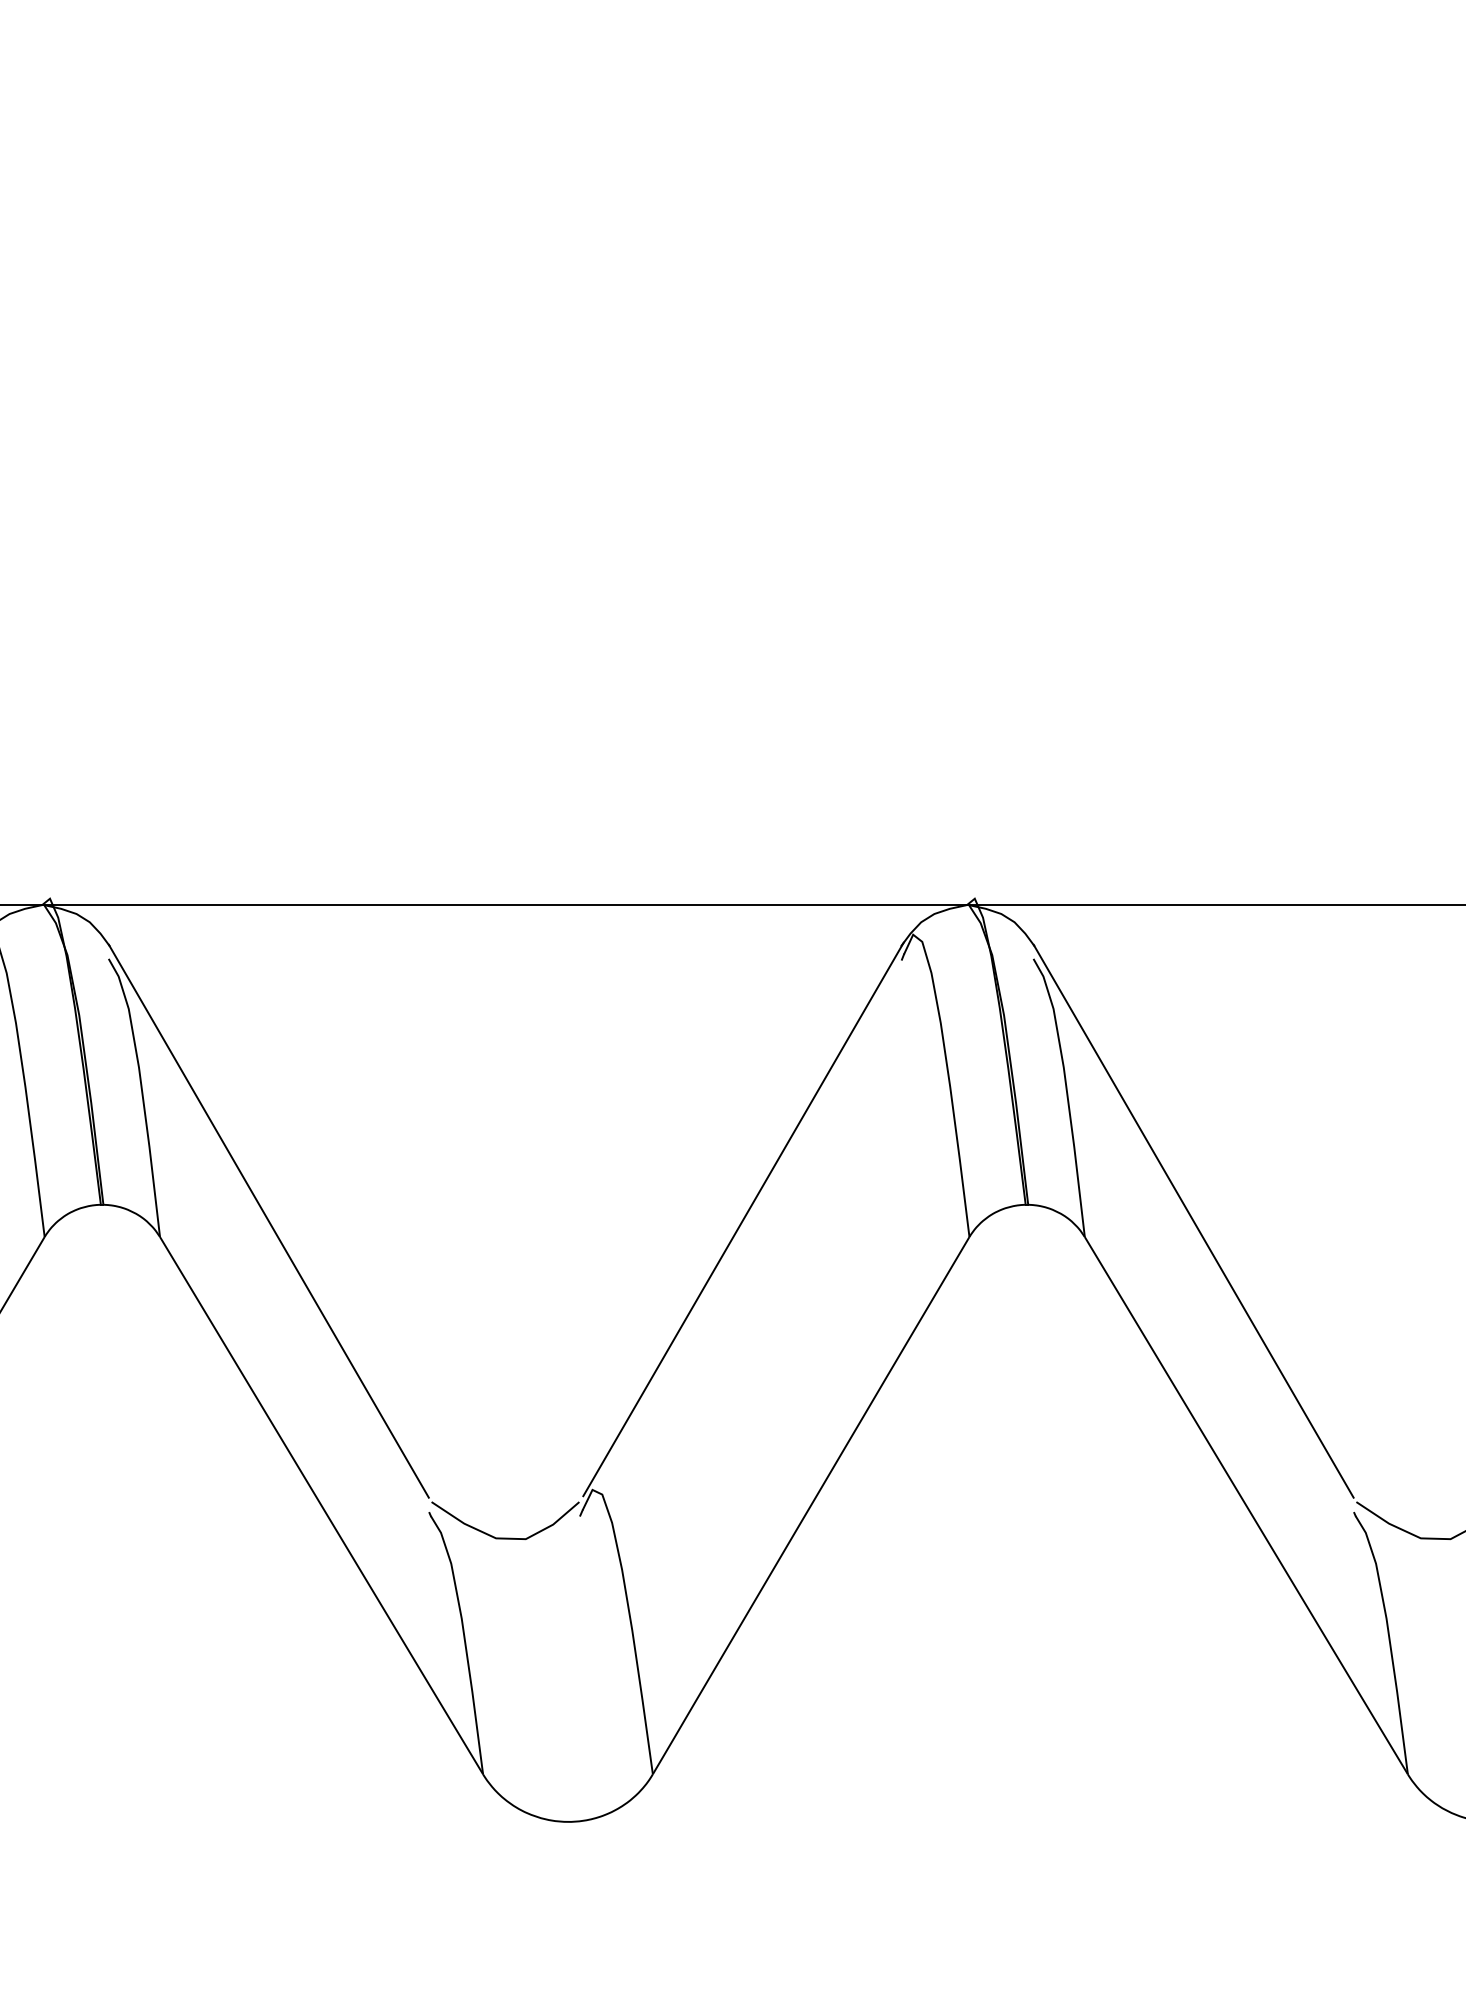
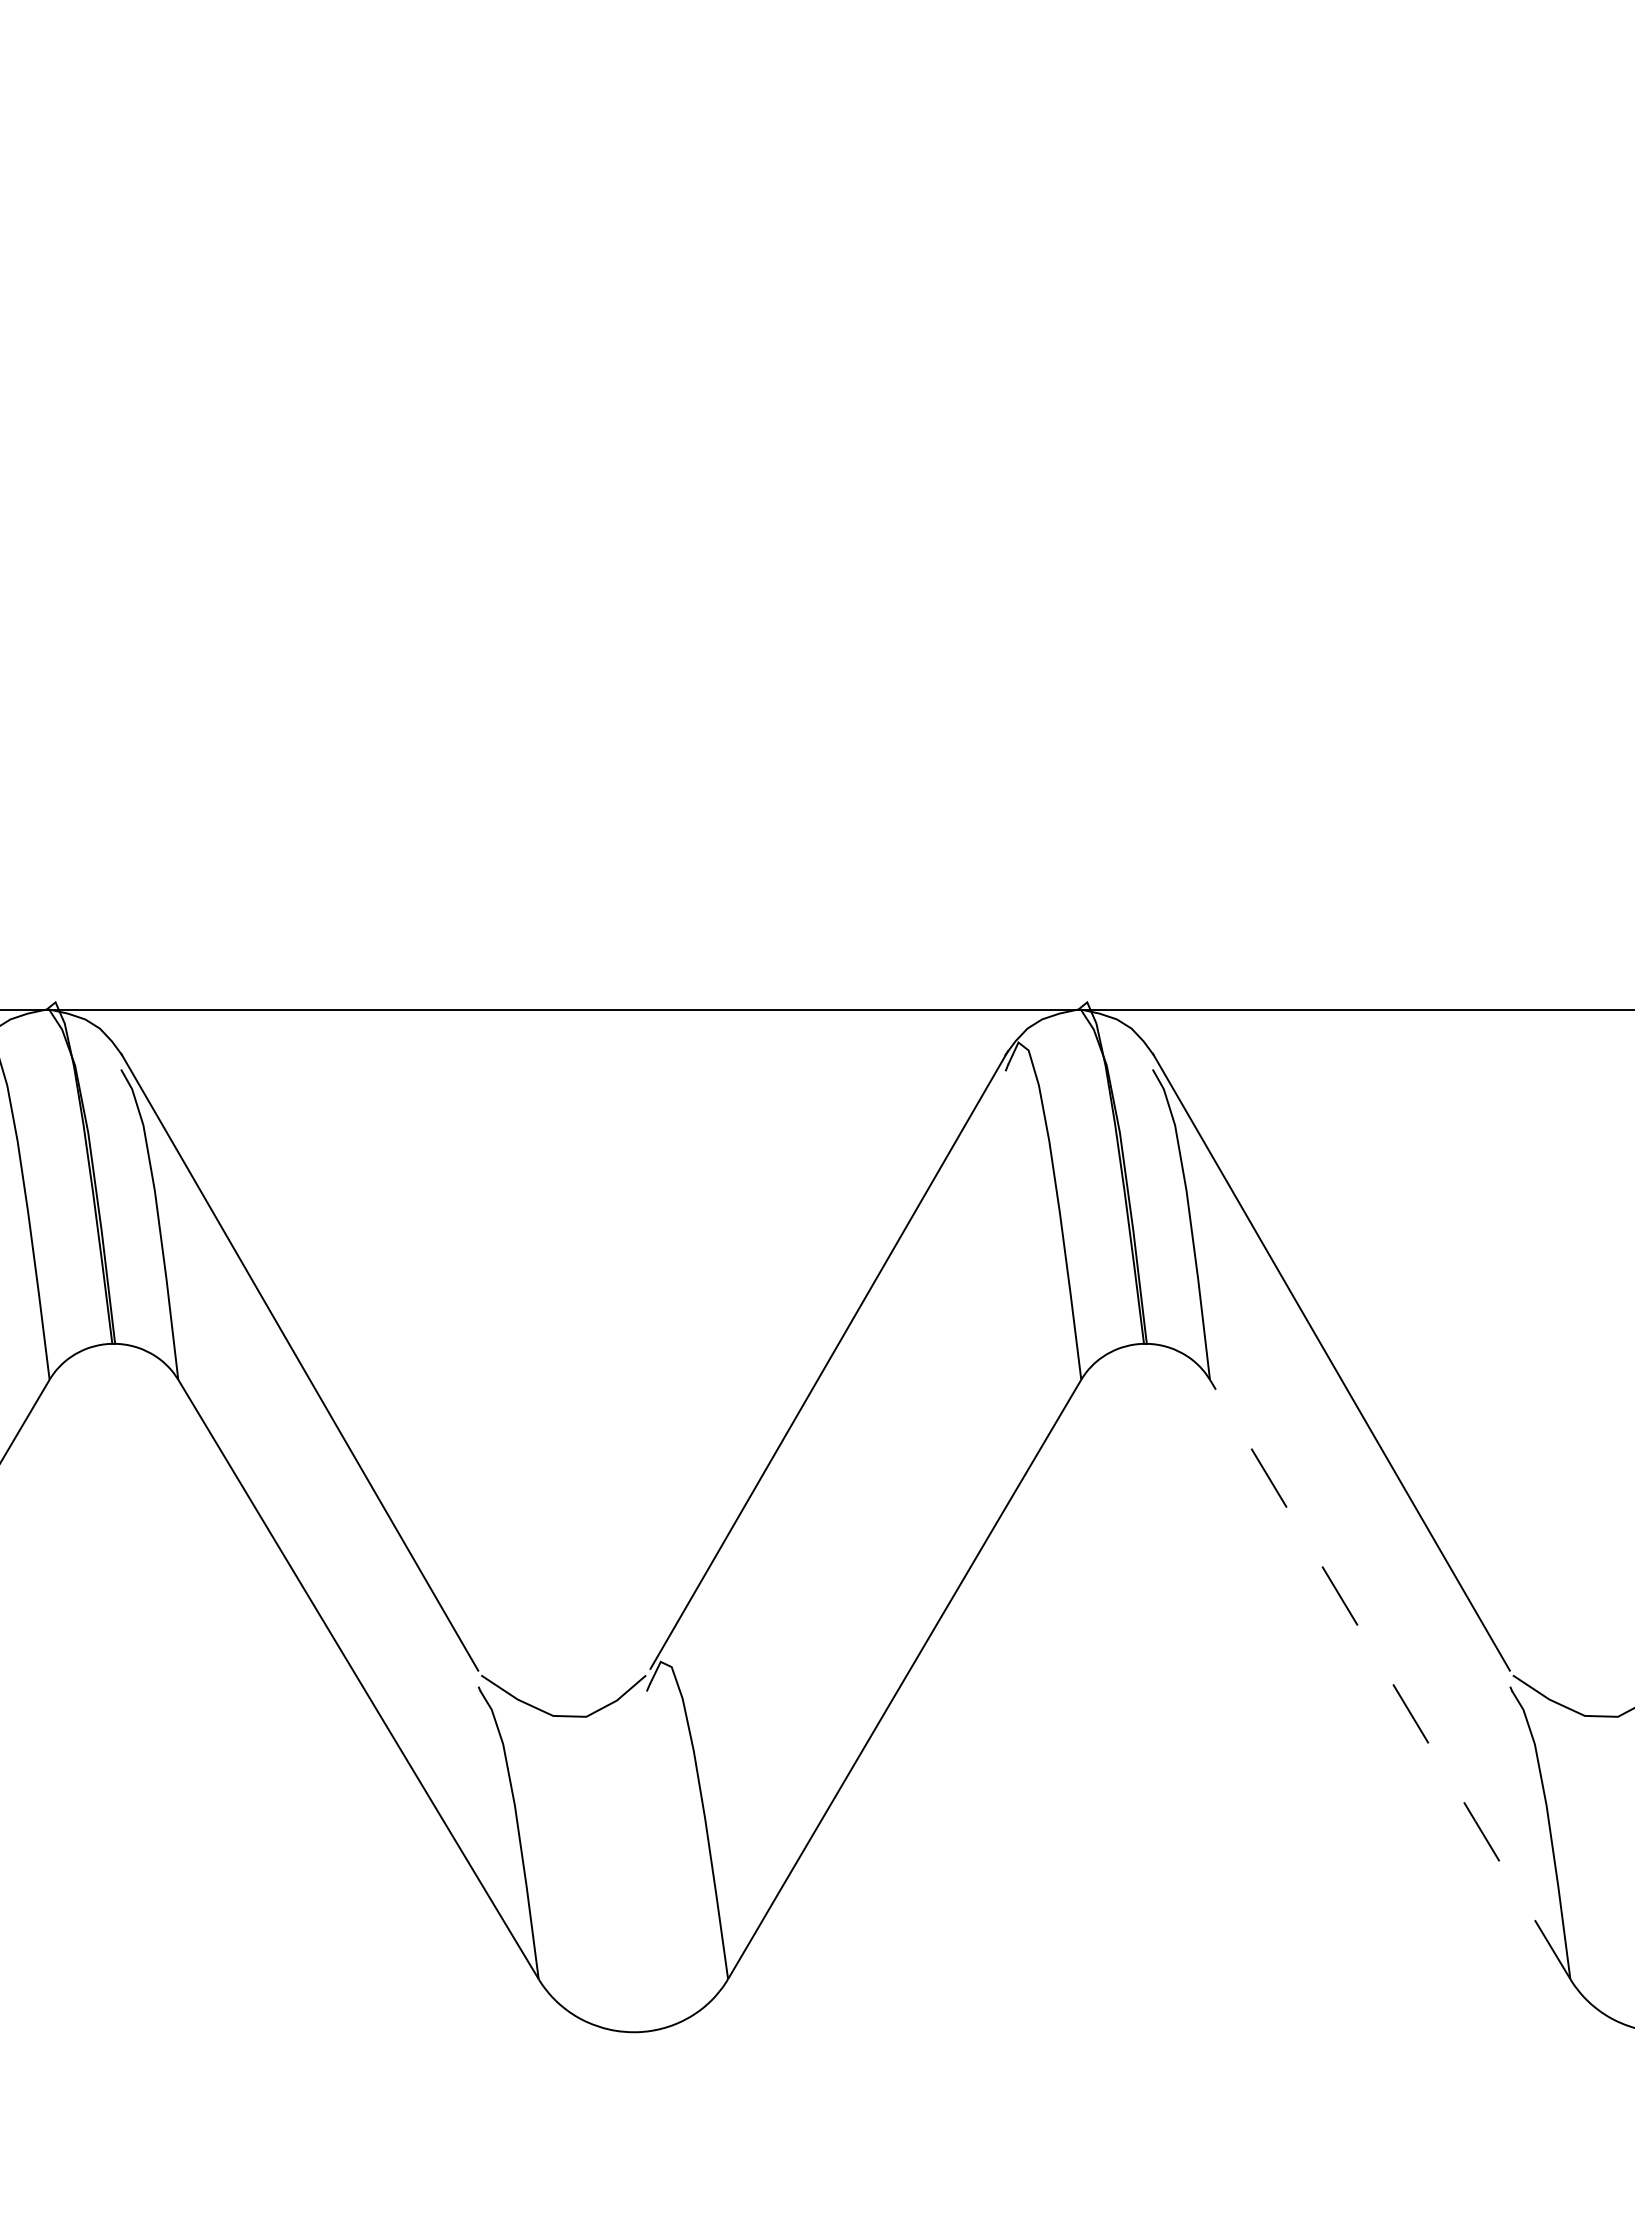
line: (1246, 1505) -> (1390, 1679), solid -> dashed

